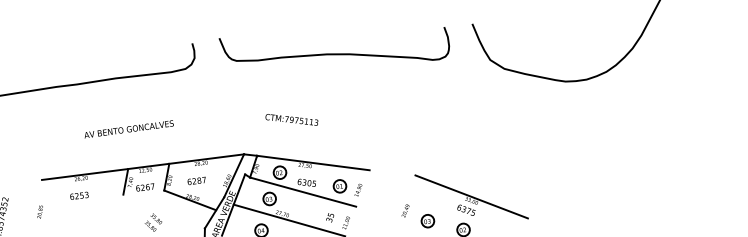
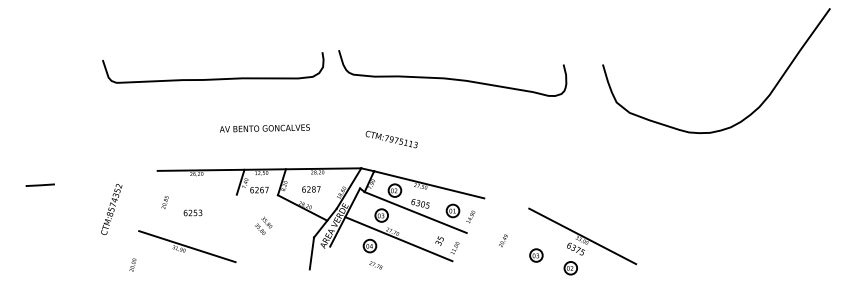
curve: (335, 53) -> (452, 78), moved
text: (291, 119) -> (391, 139), moved
text: (128, 129) -> (264, 128), moved
text: (78, 195) -> (192, 212), moved
text: (405, 210) -> (503, 240), moved
text: (39, 212) -> (164, 202), moved

